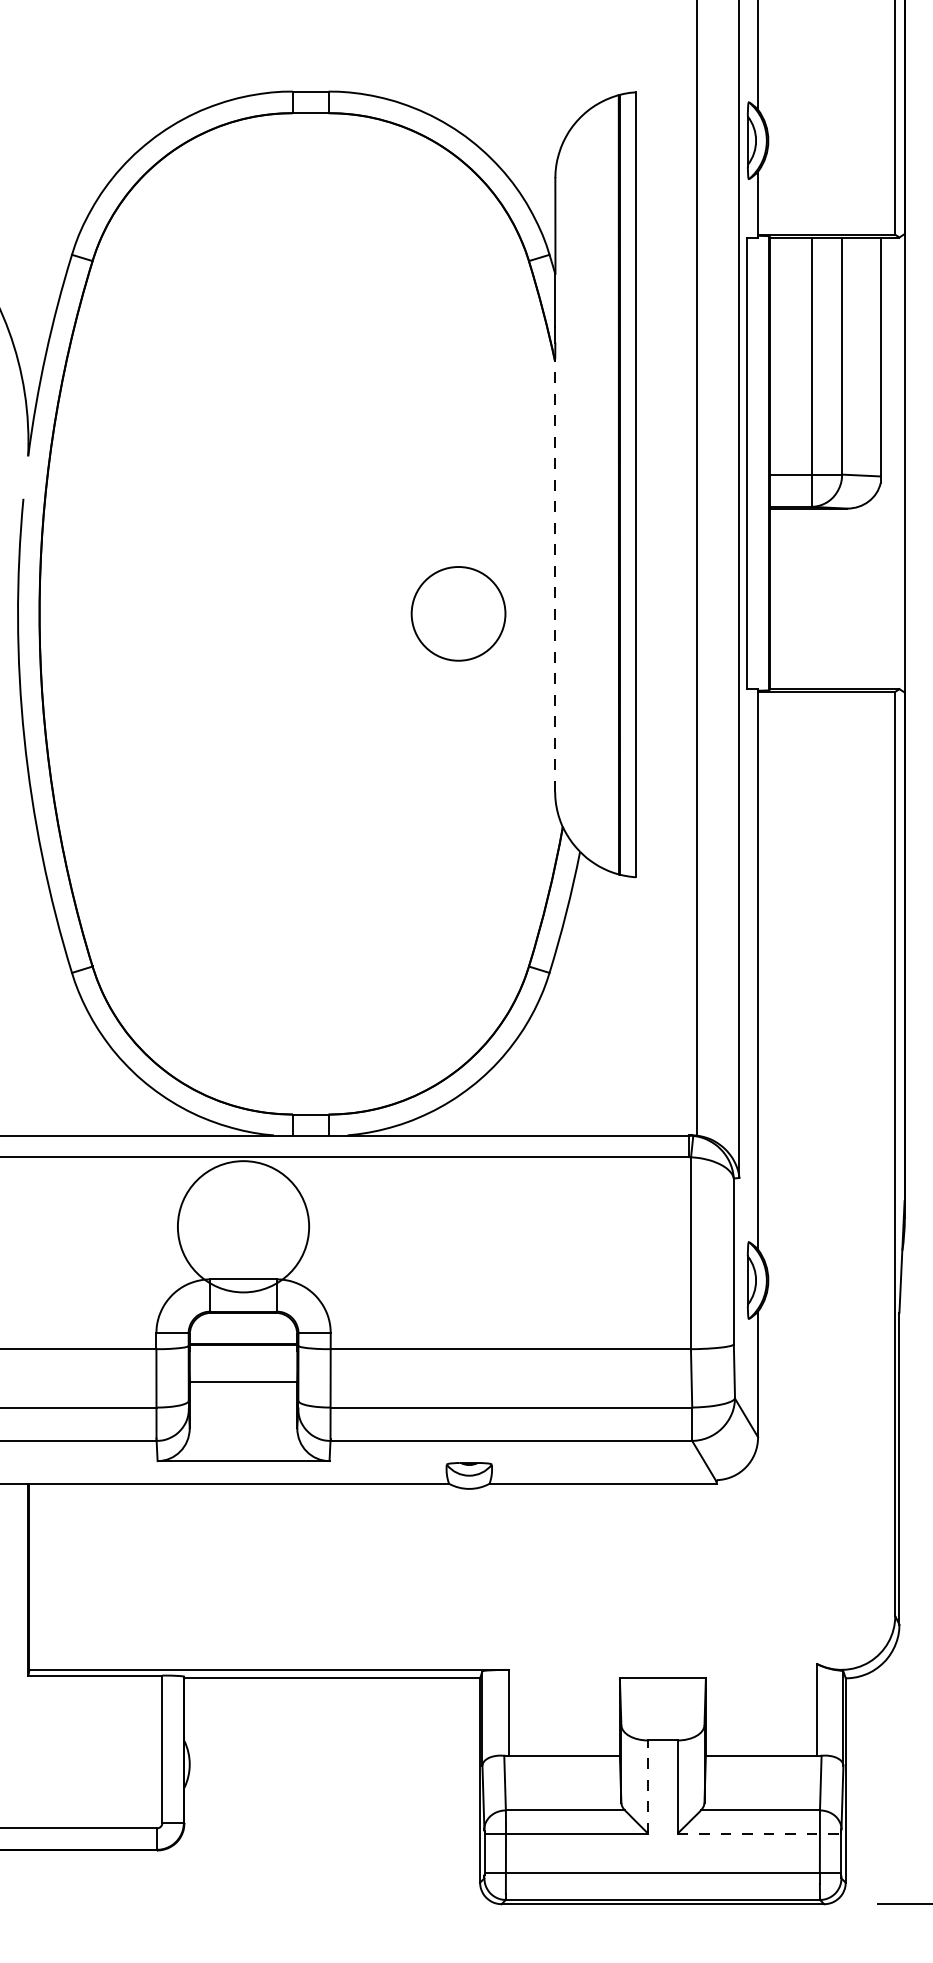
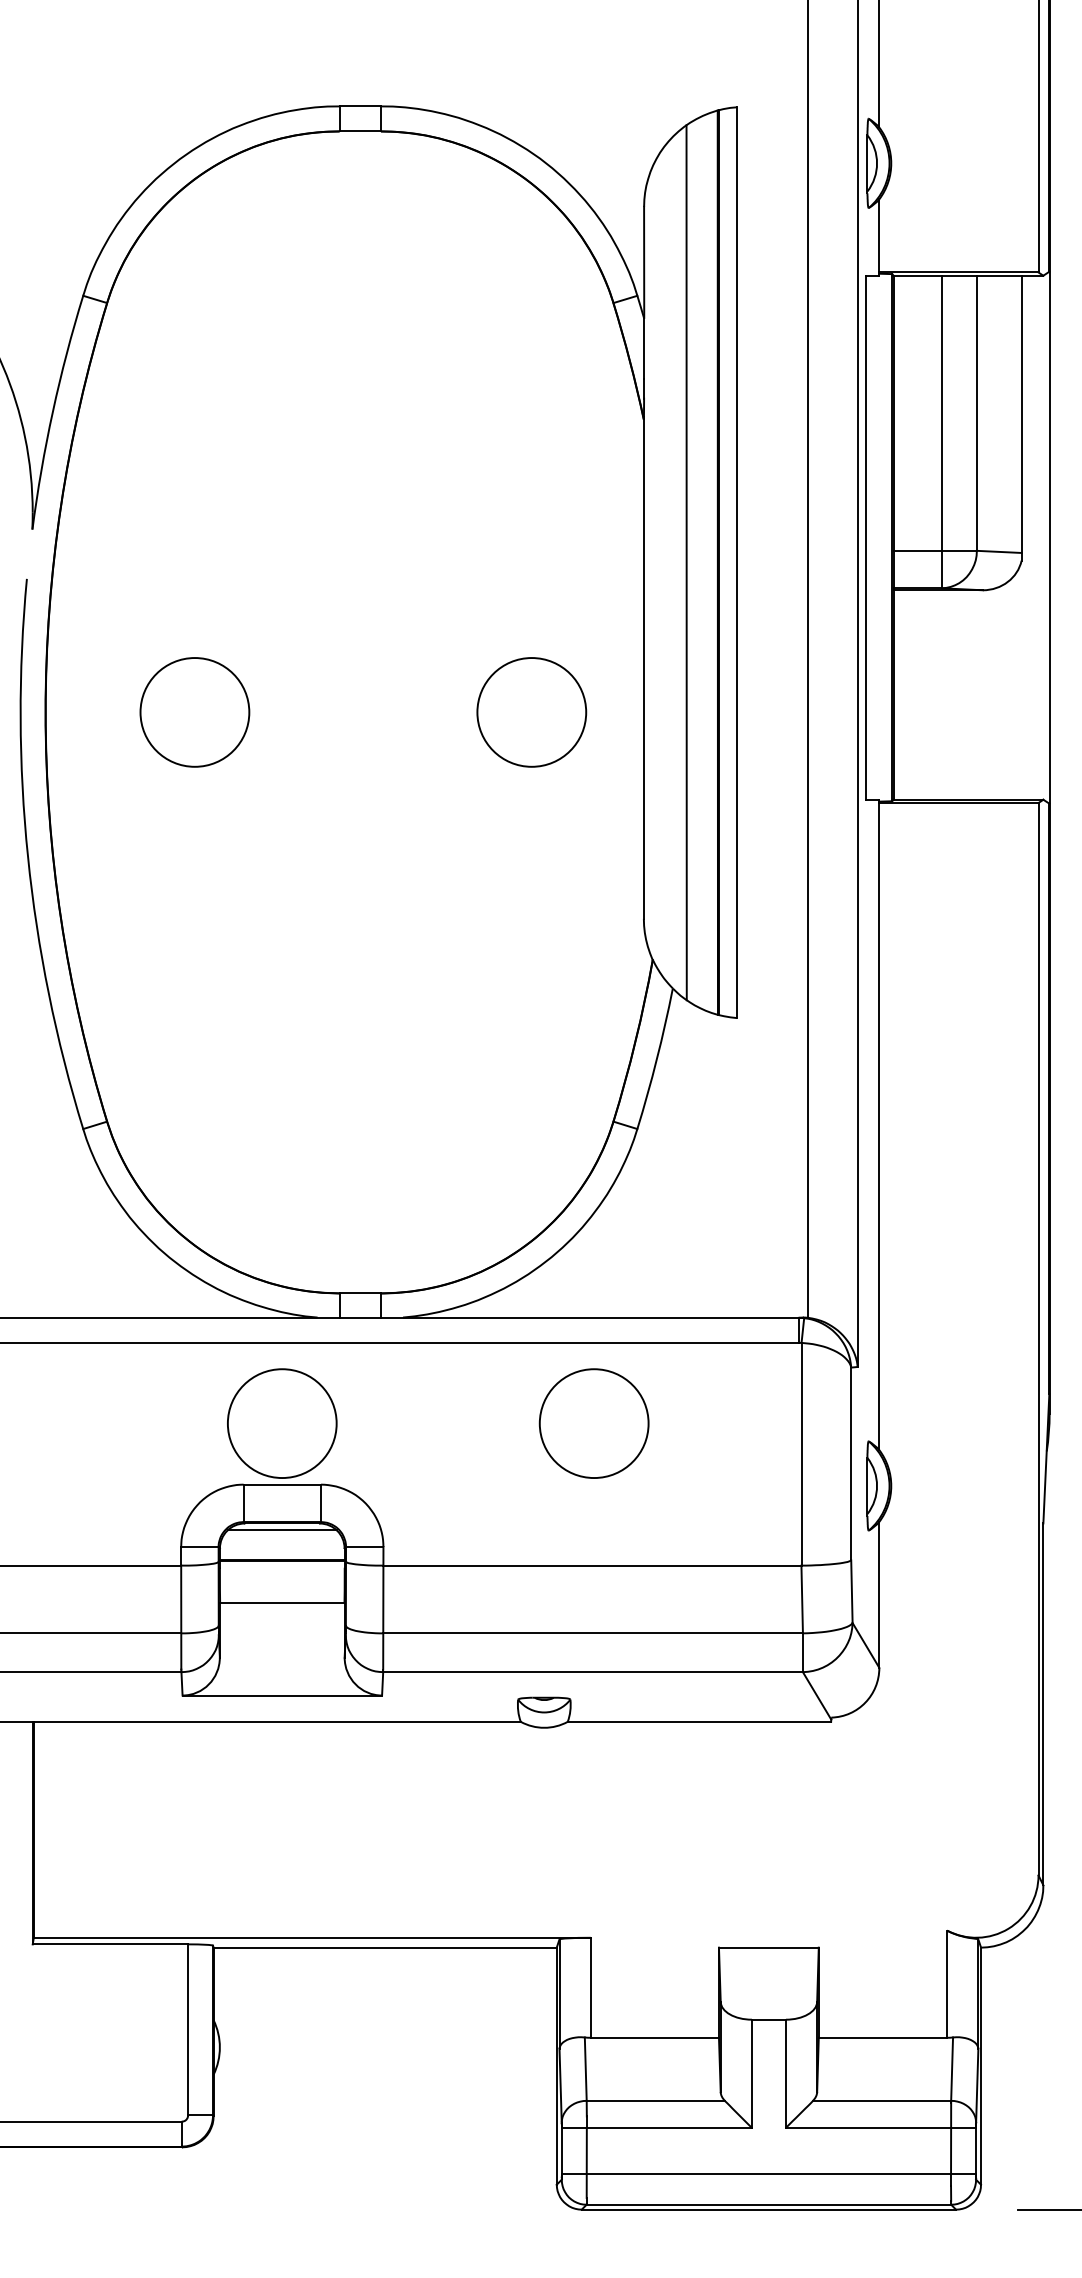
line: (591, 484) -> (686, 562), added
line: (554, 576) -> (643, 669), dashed -> solid
circle: (167, 613) -> (194, 712), added
circle: (242, 1226) -> (281, 1423), size x0.71
circle: (511, 1226) -> (593, 1423), added
line: (242, 1318) -> (281, 1529), added
line: (647, 1786) -> (751, 2073), dashed -> solid
line: (759, 1833) -> (881, 2127), dashed -> solid

